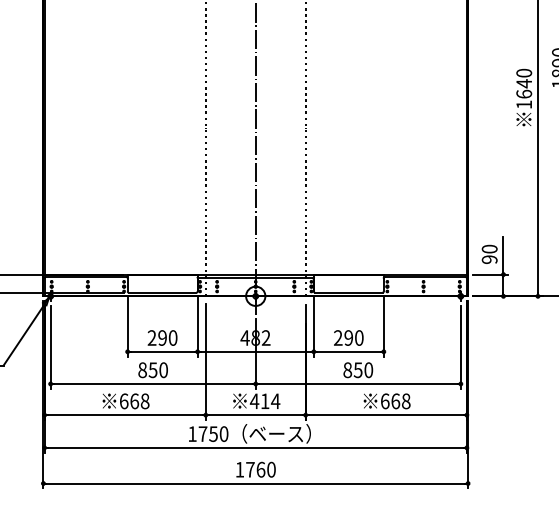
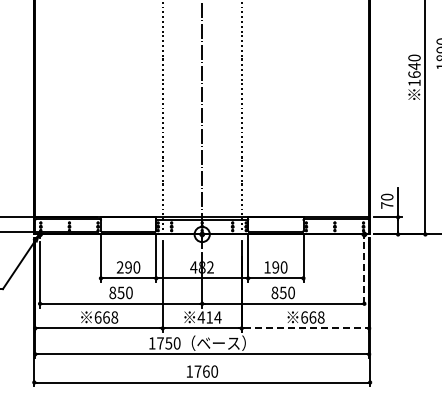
text: (490, 259) -> (387, 205), 90 -> 70
text: (338, 338) -> (267, 267), 290 -> 190
line: (460, 346) -> (364, 274), solid -> dashed
line: (386, 415) -> (305, 328), solid -> dashed

